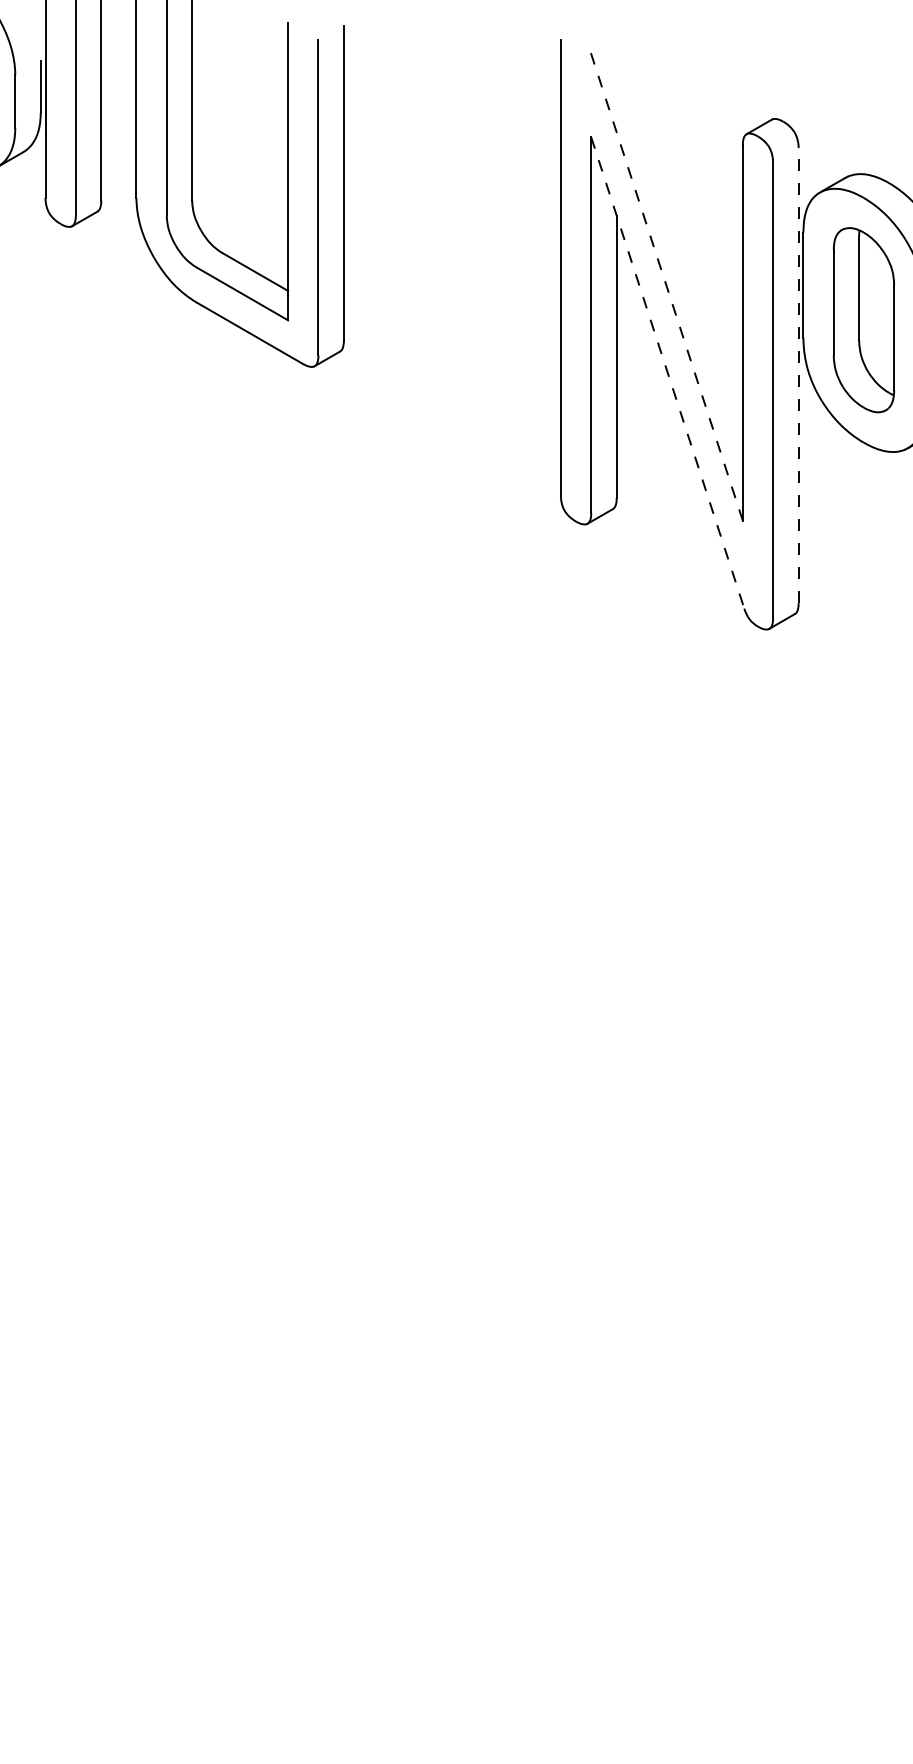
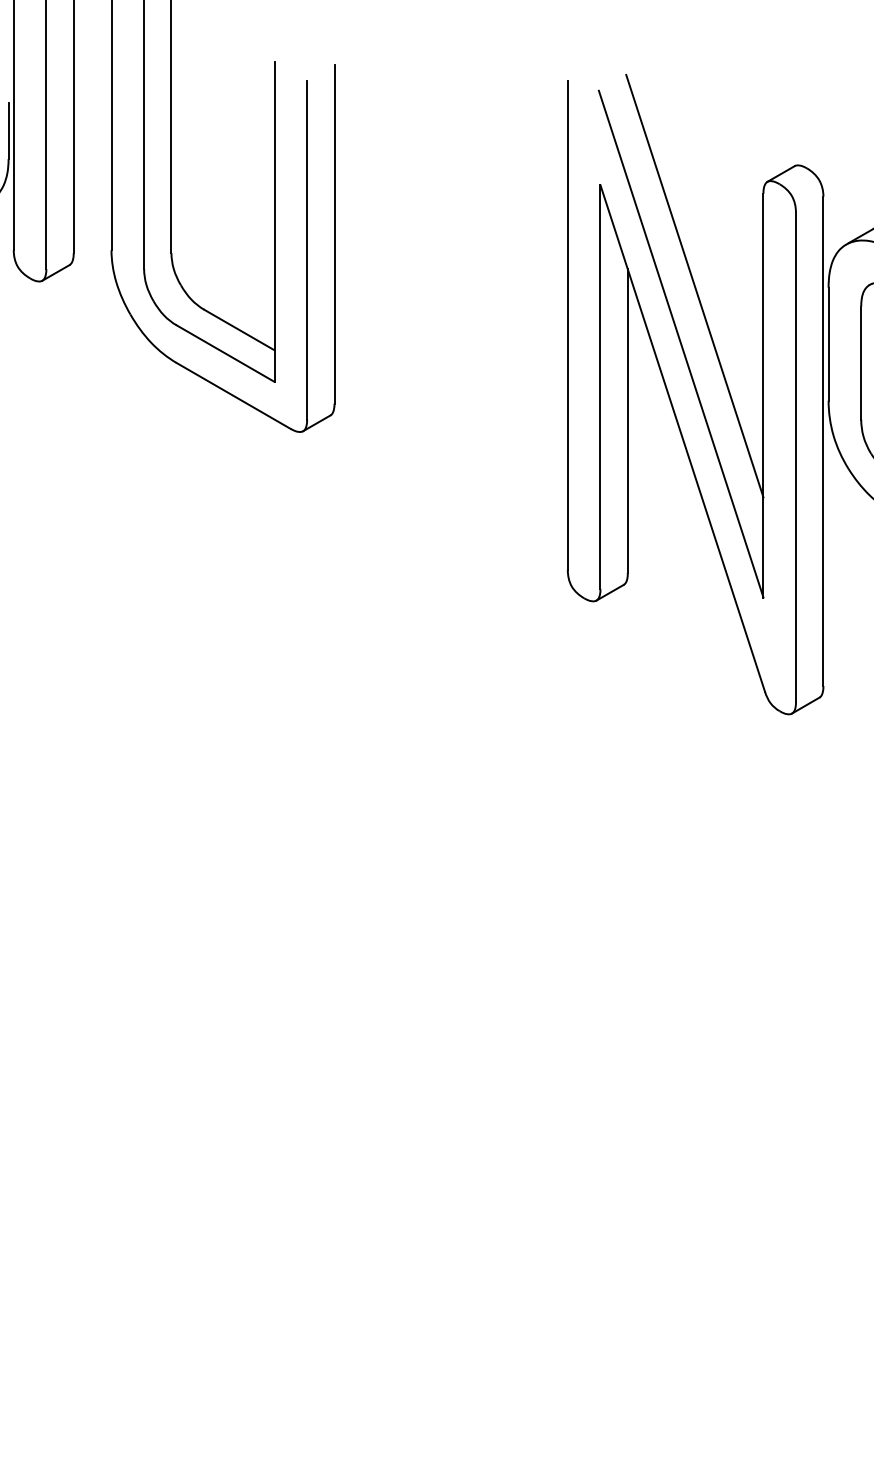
line: (678, 230) -> (694, 285), added
line: (666, 285) -> (681, 344), dashed -> solid
line: (667, 372) -> (682, 437), dashed -> solid
line: (798, 375) -> (823, 441), dashed -> solid

